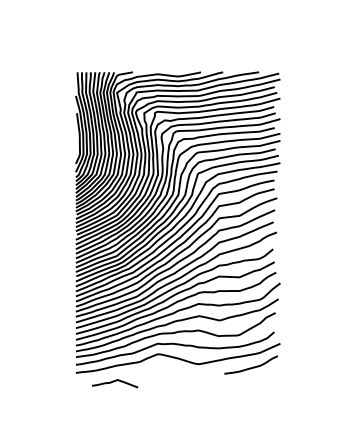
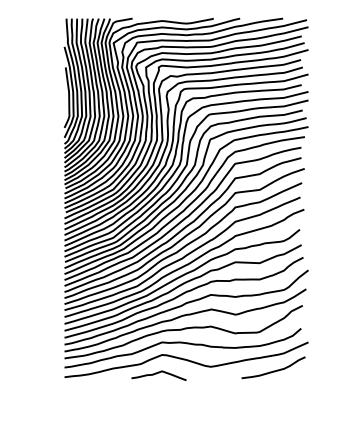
curve: (114, 382) -> (158, 374), moved

